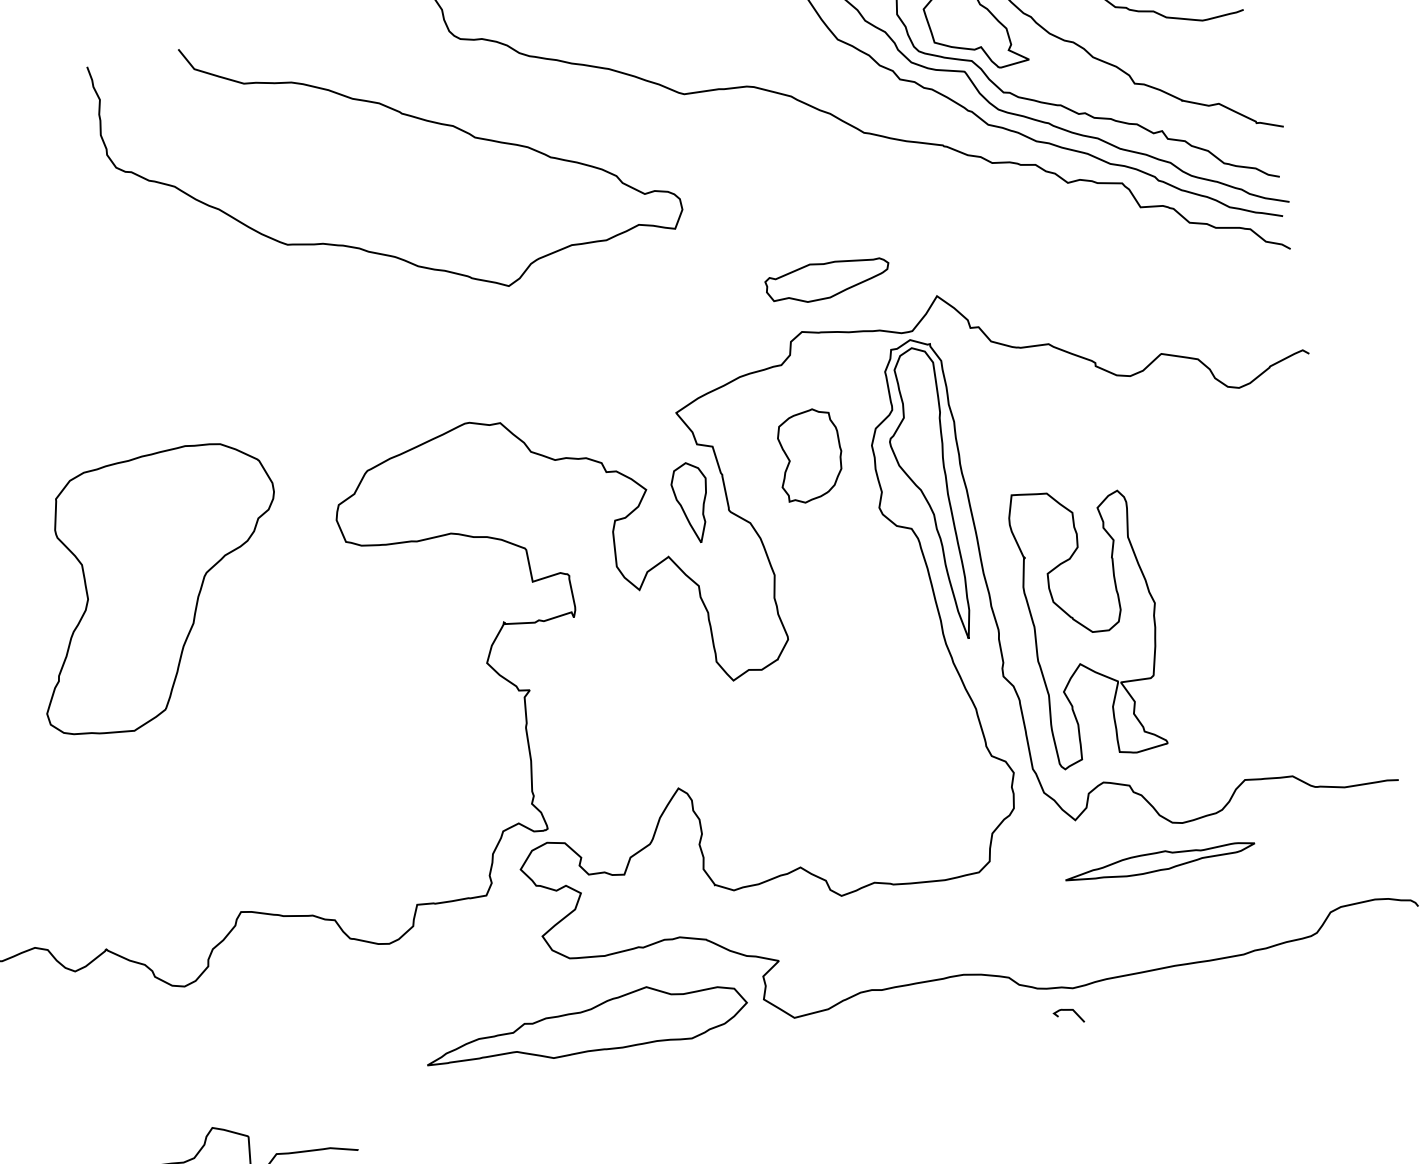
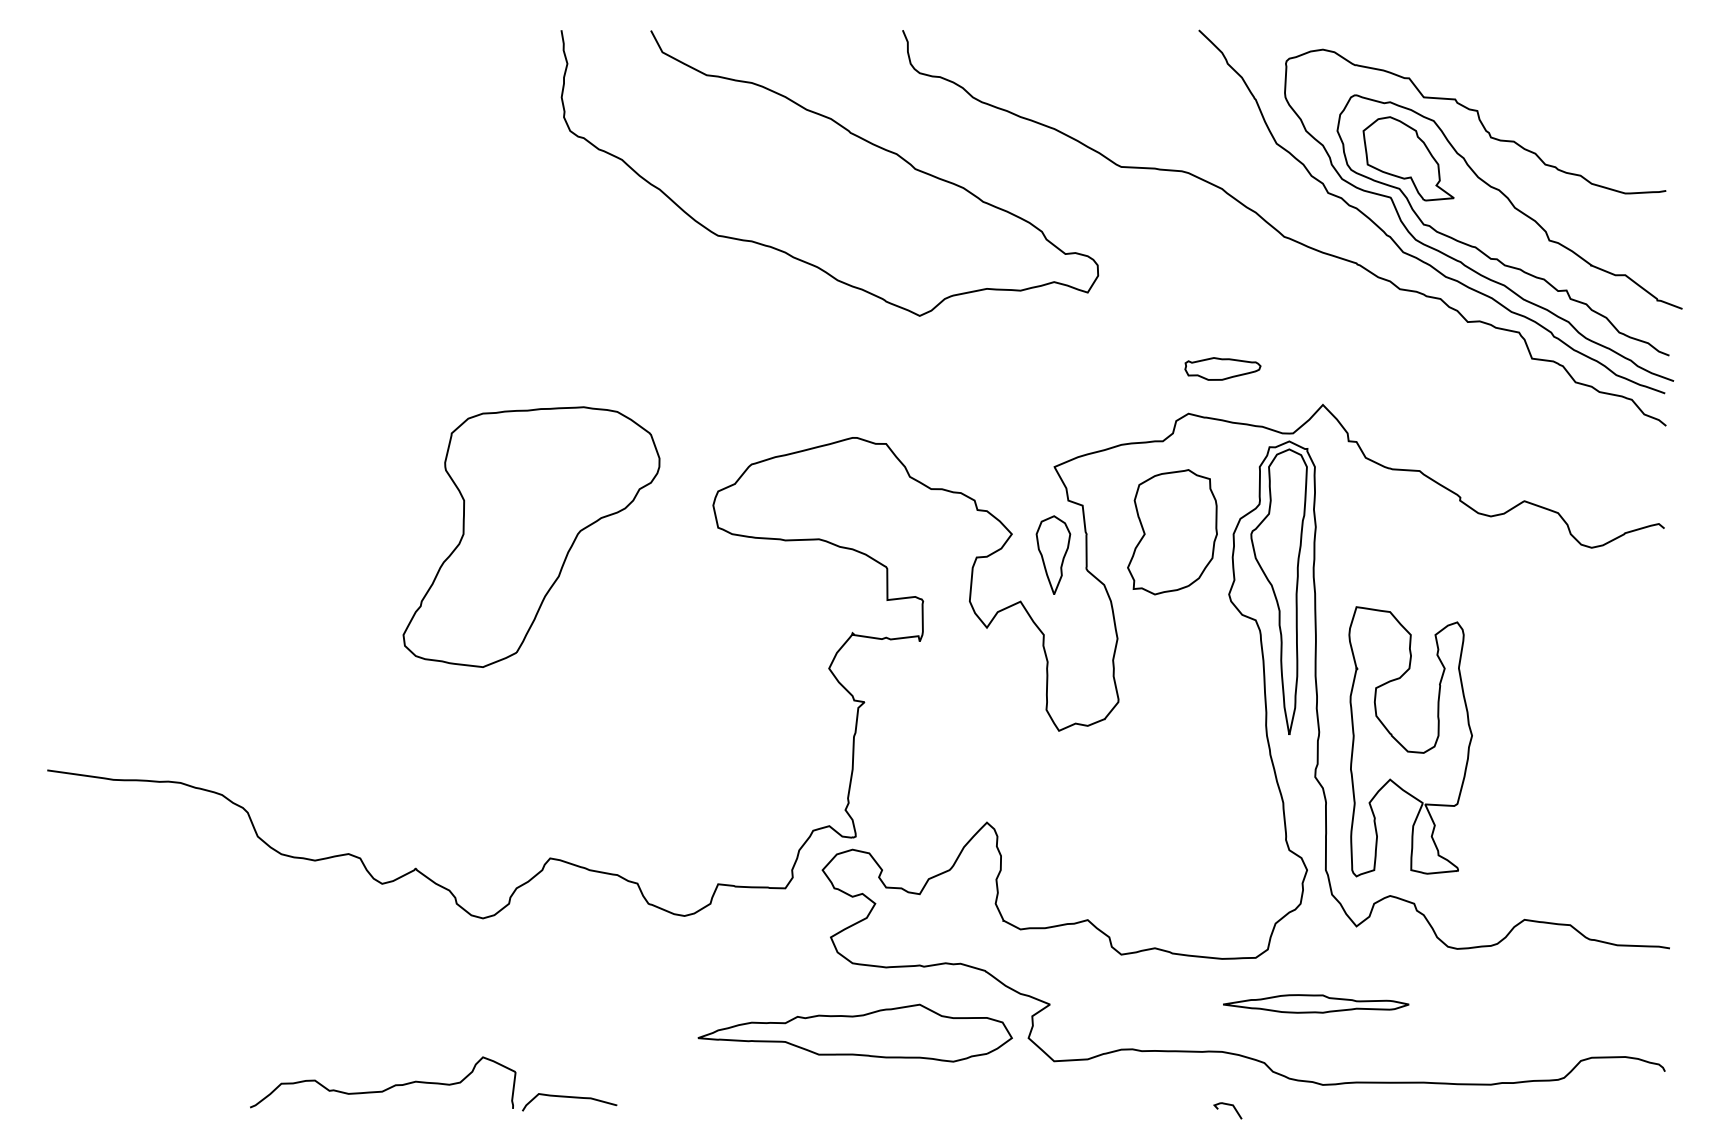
part: (827, 279) -> (1222, 368), size x0.62
part: (809, 456) -> (1172, 532), size x1.43
part: (1160, 860) -> (1316, 1003), moved
curve: (1067, 1011) -> (1227, 1105), moved

